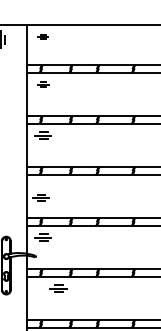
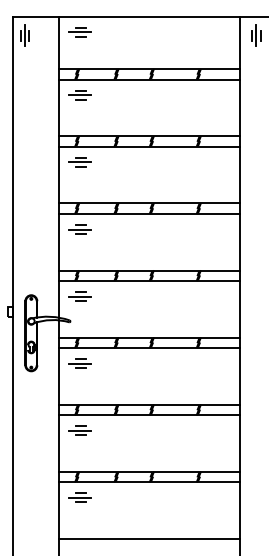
part: (42, 37) -> (79, 32), size x1.67
part: (42, 84) -> (79, 95), size x1.43
part: (40, 198) -> (79, 229), moved
part: (58, 288) -> (79, 363), moved

